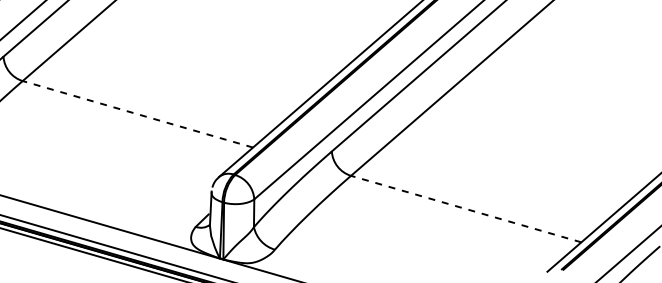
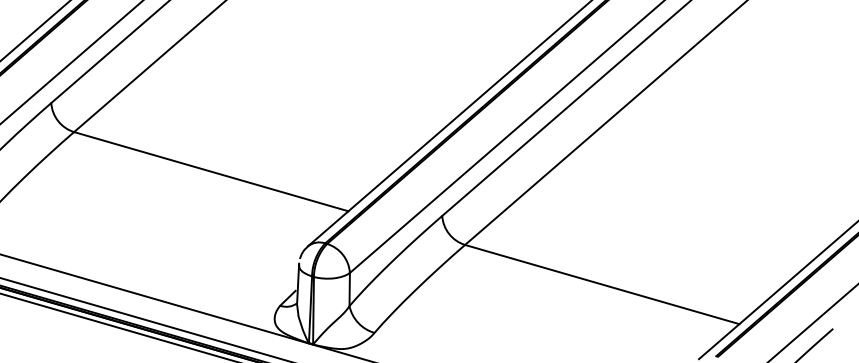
line: (138, 114) -> (211, 171), dashed -> solid
line: (466, 209) -> (602, 284), dashed -> solid

